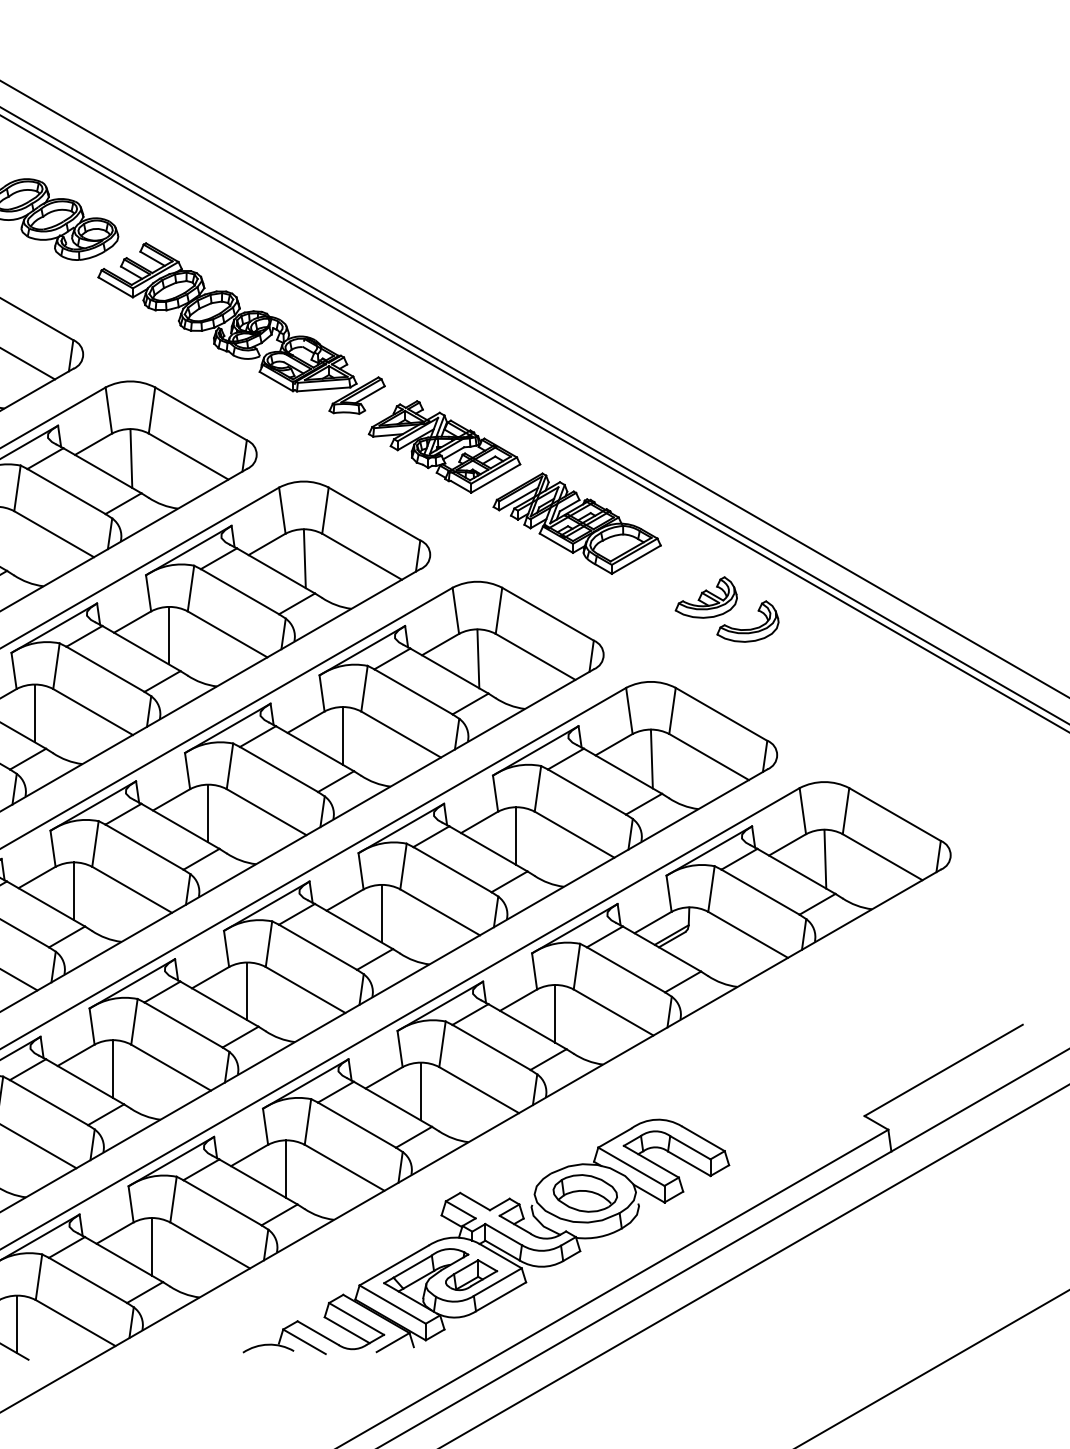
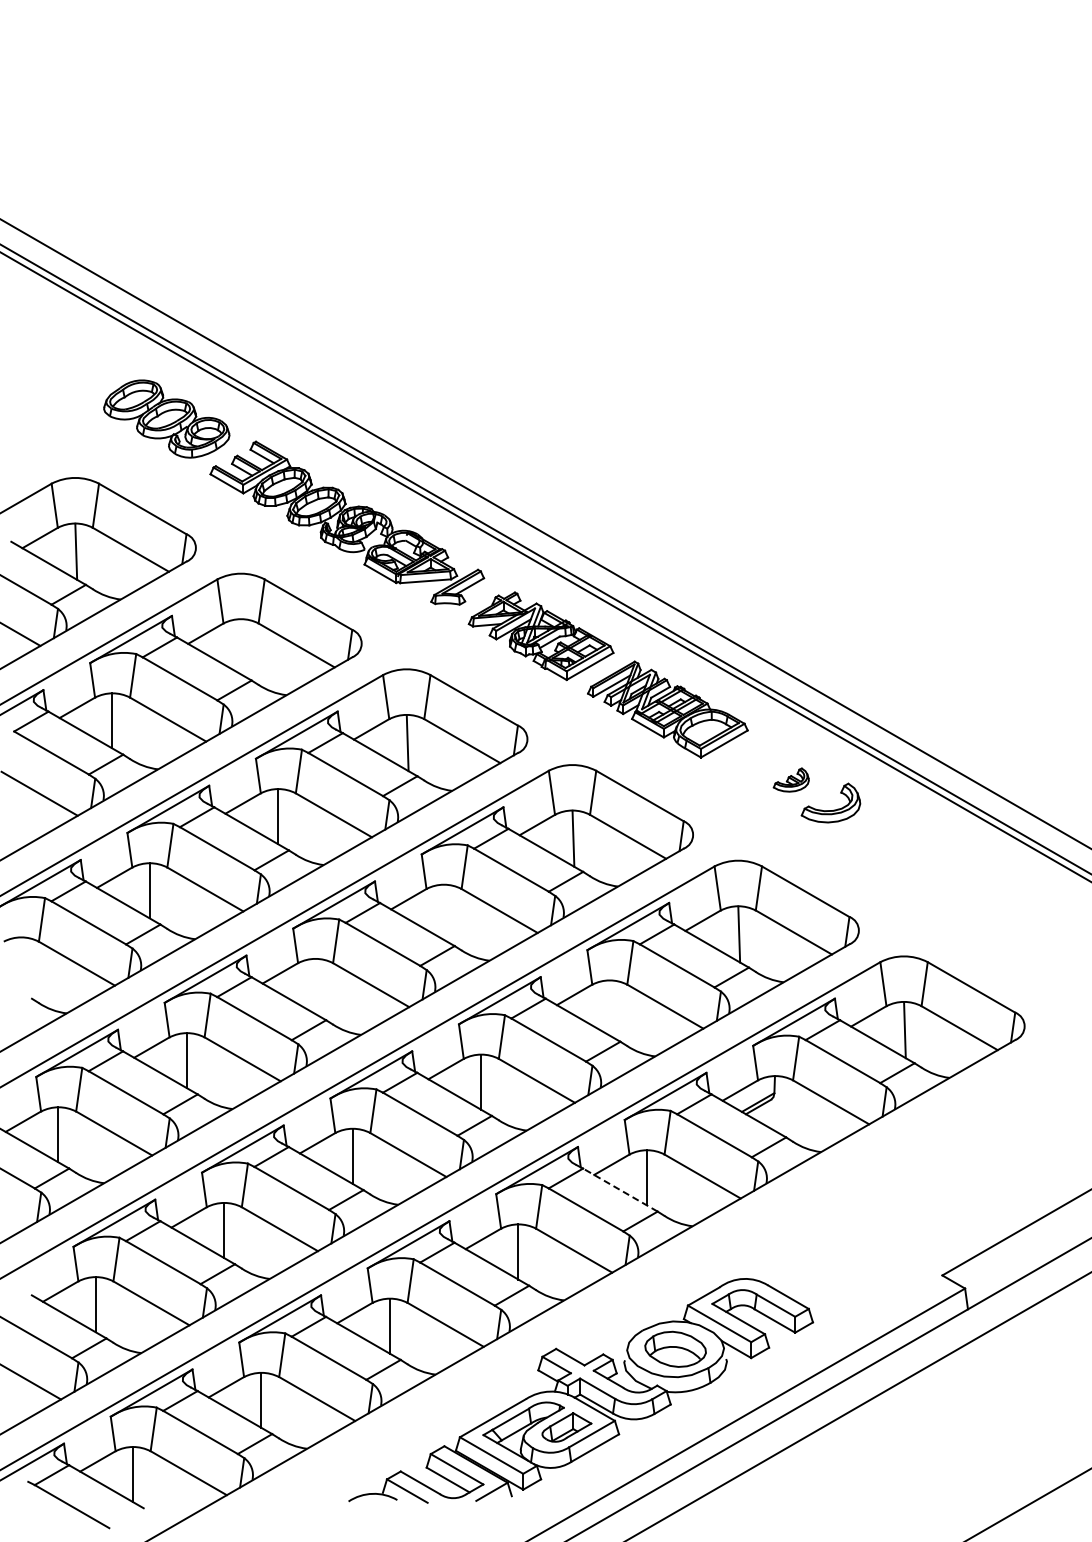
line: (130, 458) -> (241, 647), removed
part: (706, 596) -> (791, 779), size x0.6
line: (342, 735) -> (443, 911), removed
line: (208, 812) -> (315, 985), removed
line: (516, 835) -> (609, 1007), removed
line: (526, 1026) -> (619, 1189), solid -> dashed

